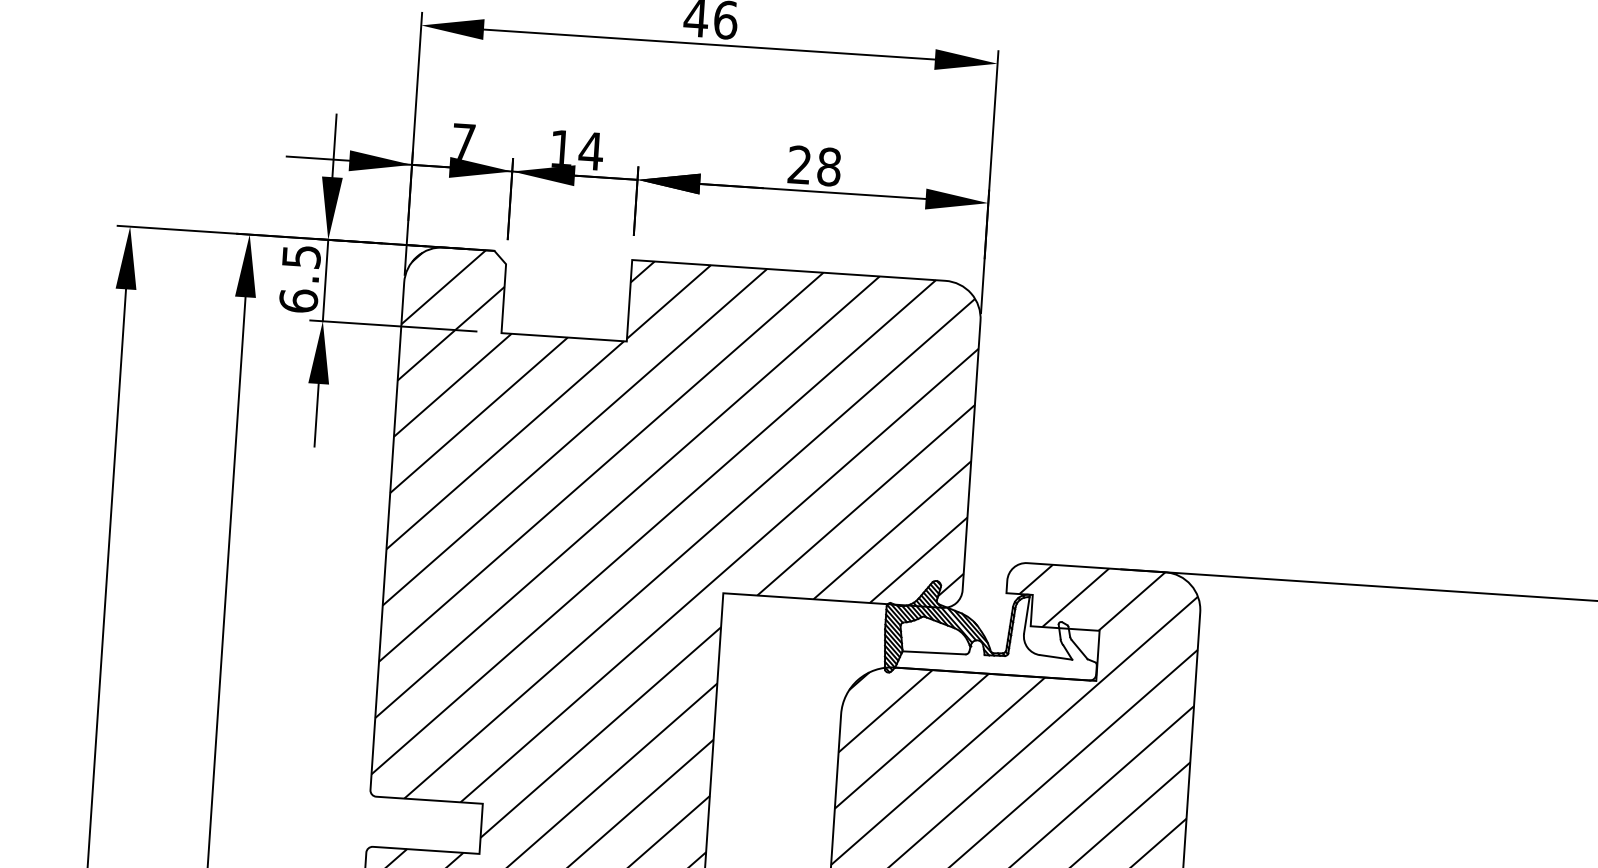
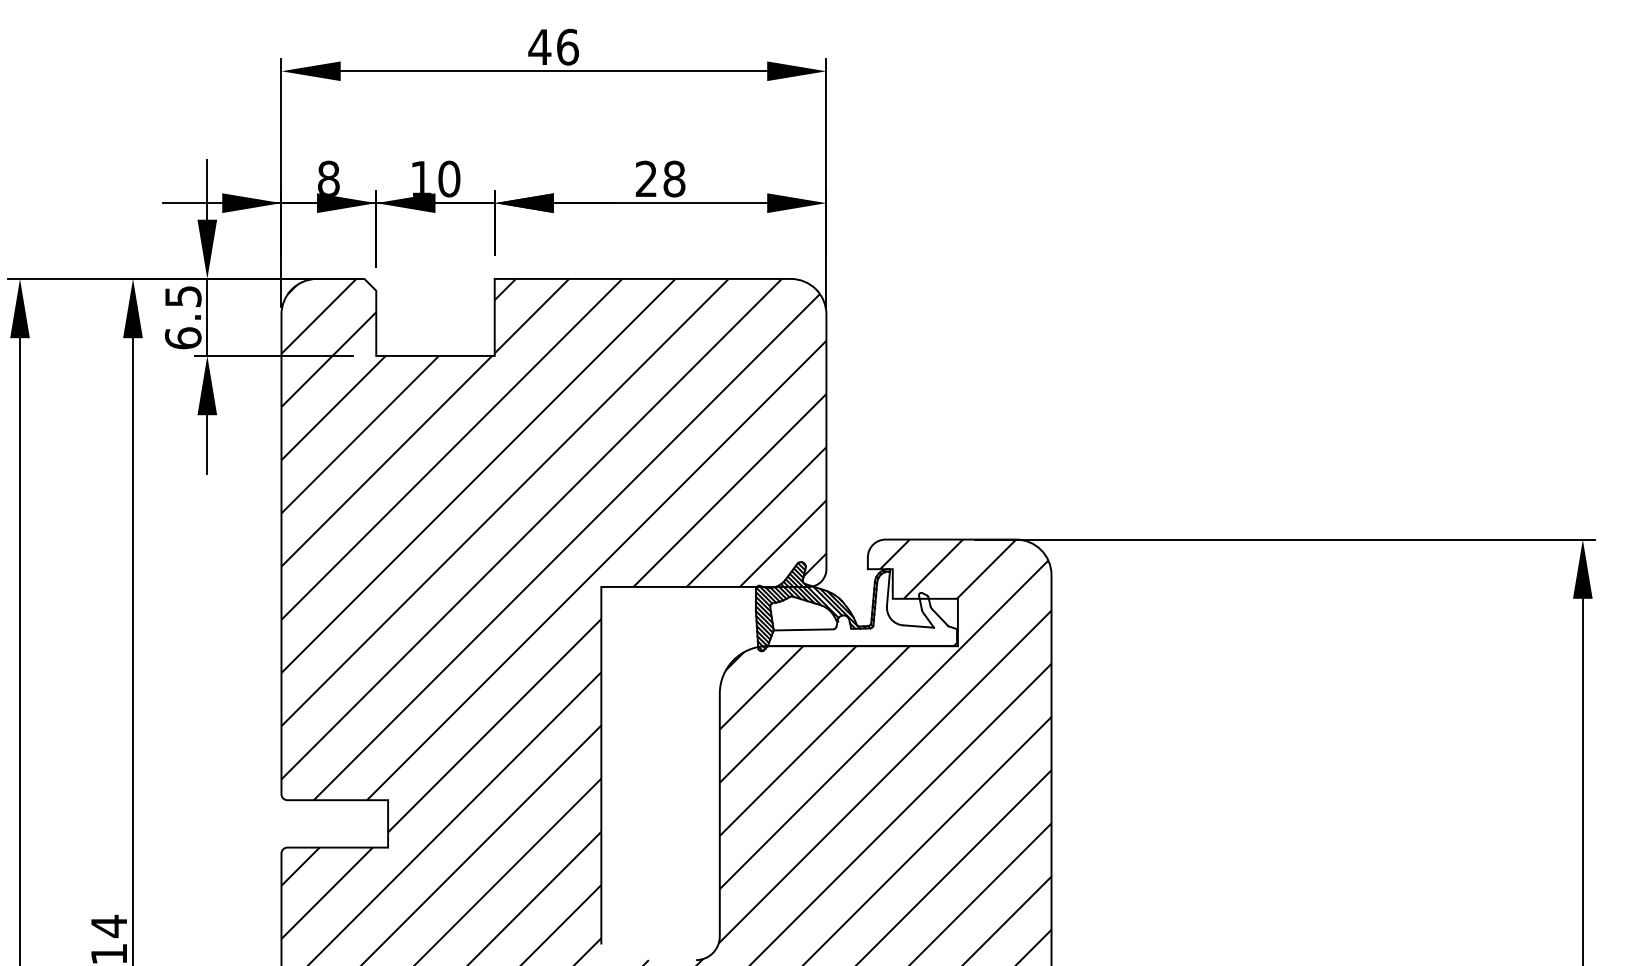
text: (463, 141) -> (328, 177), 7 -> 8
text: (590, 150) -> (448, 178), 14 -> 10

